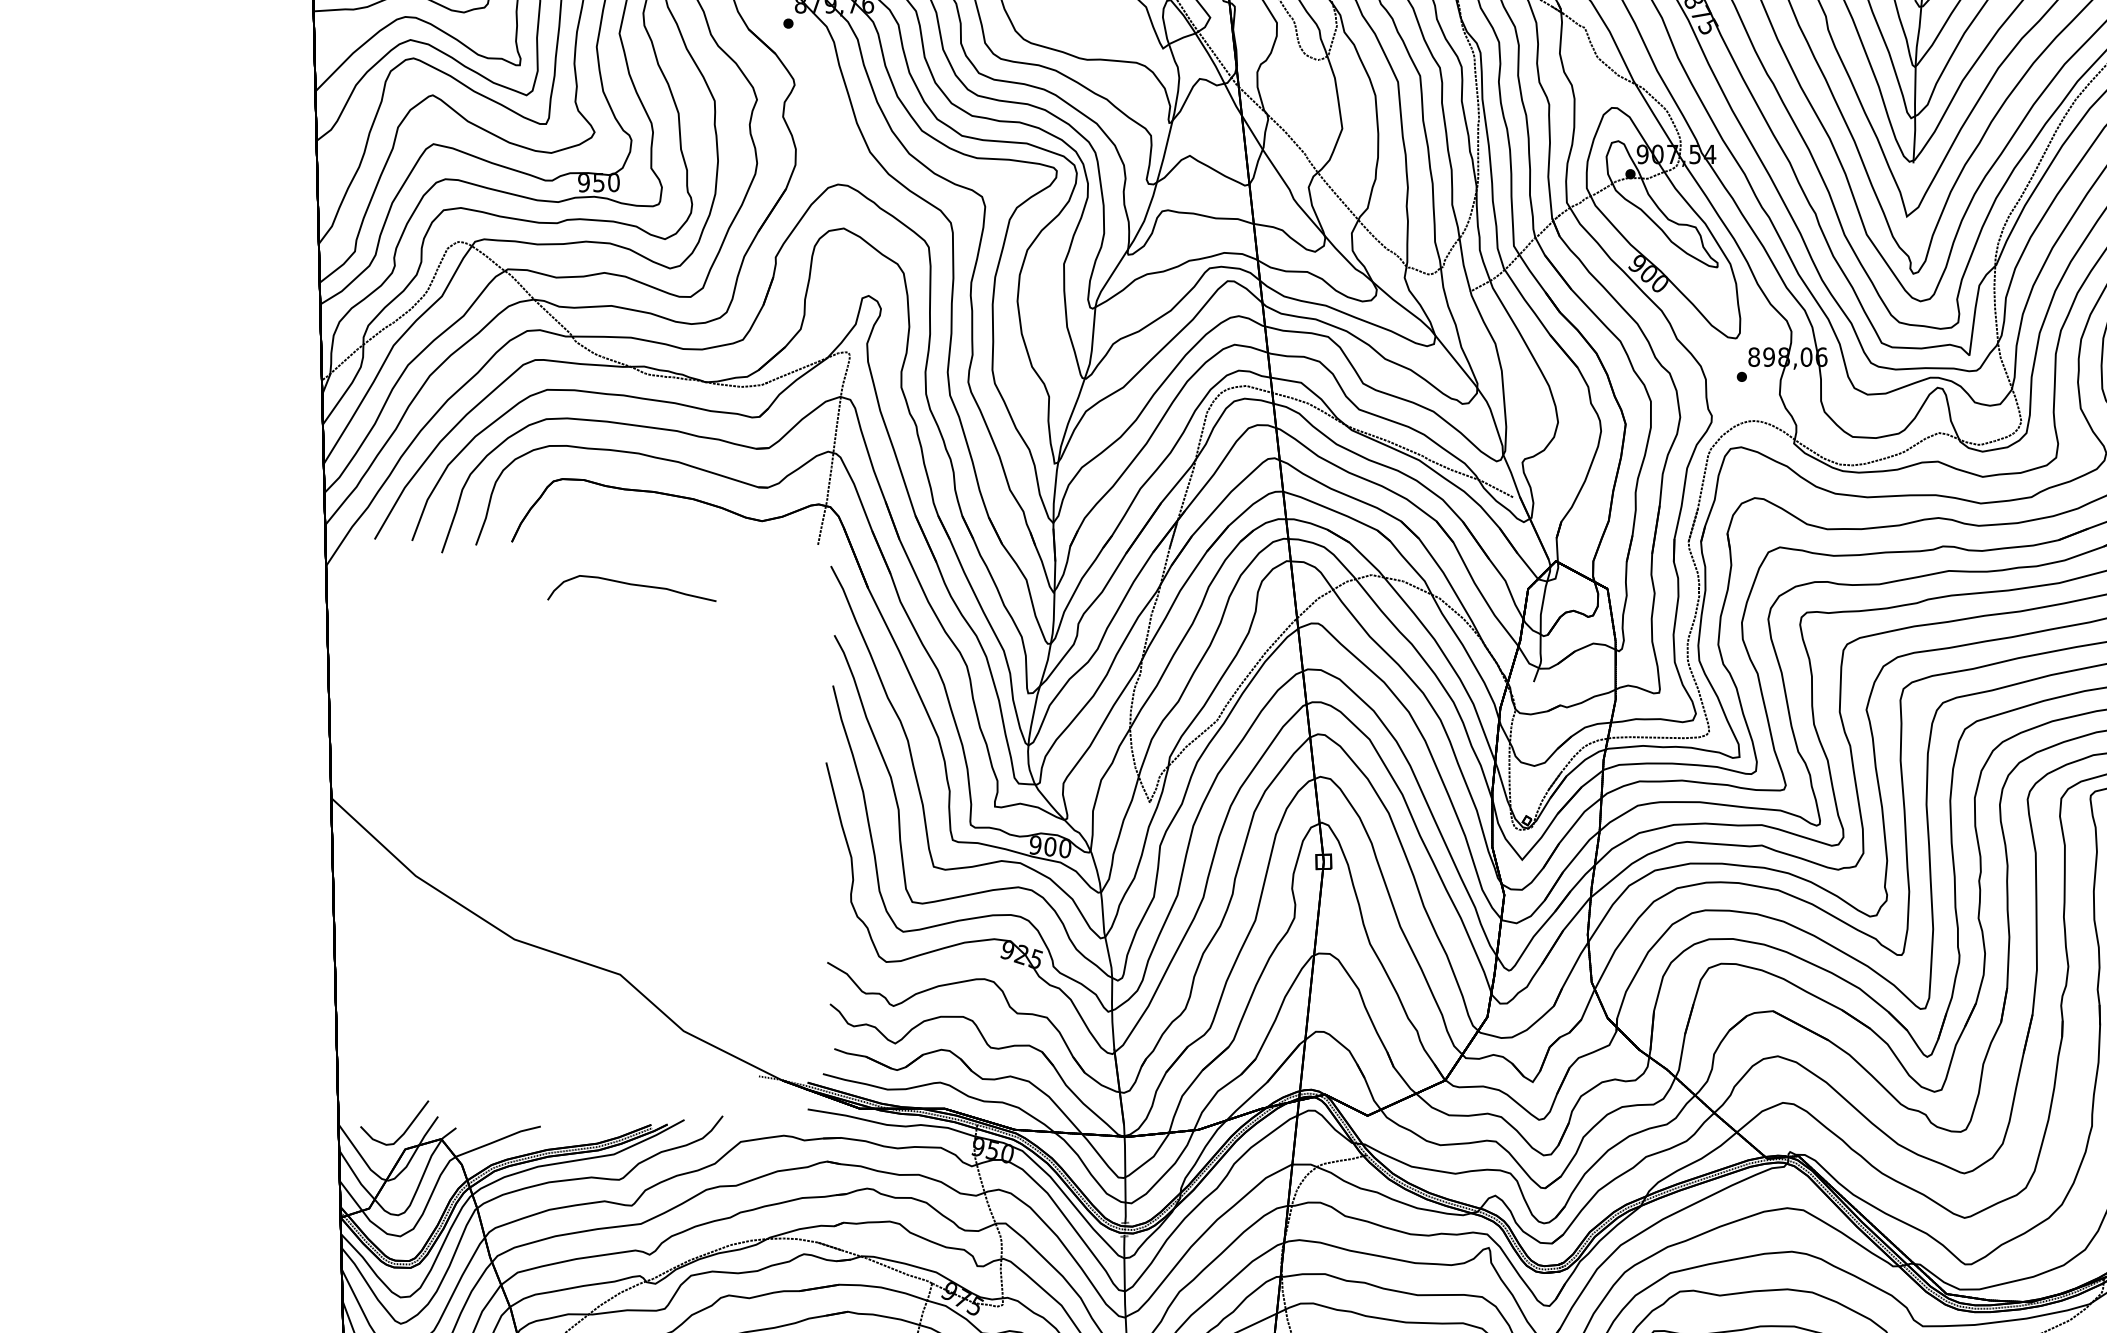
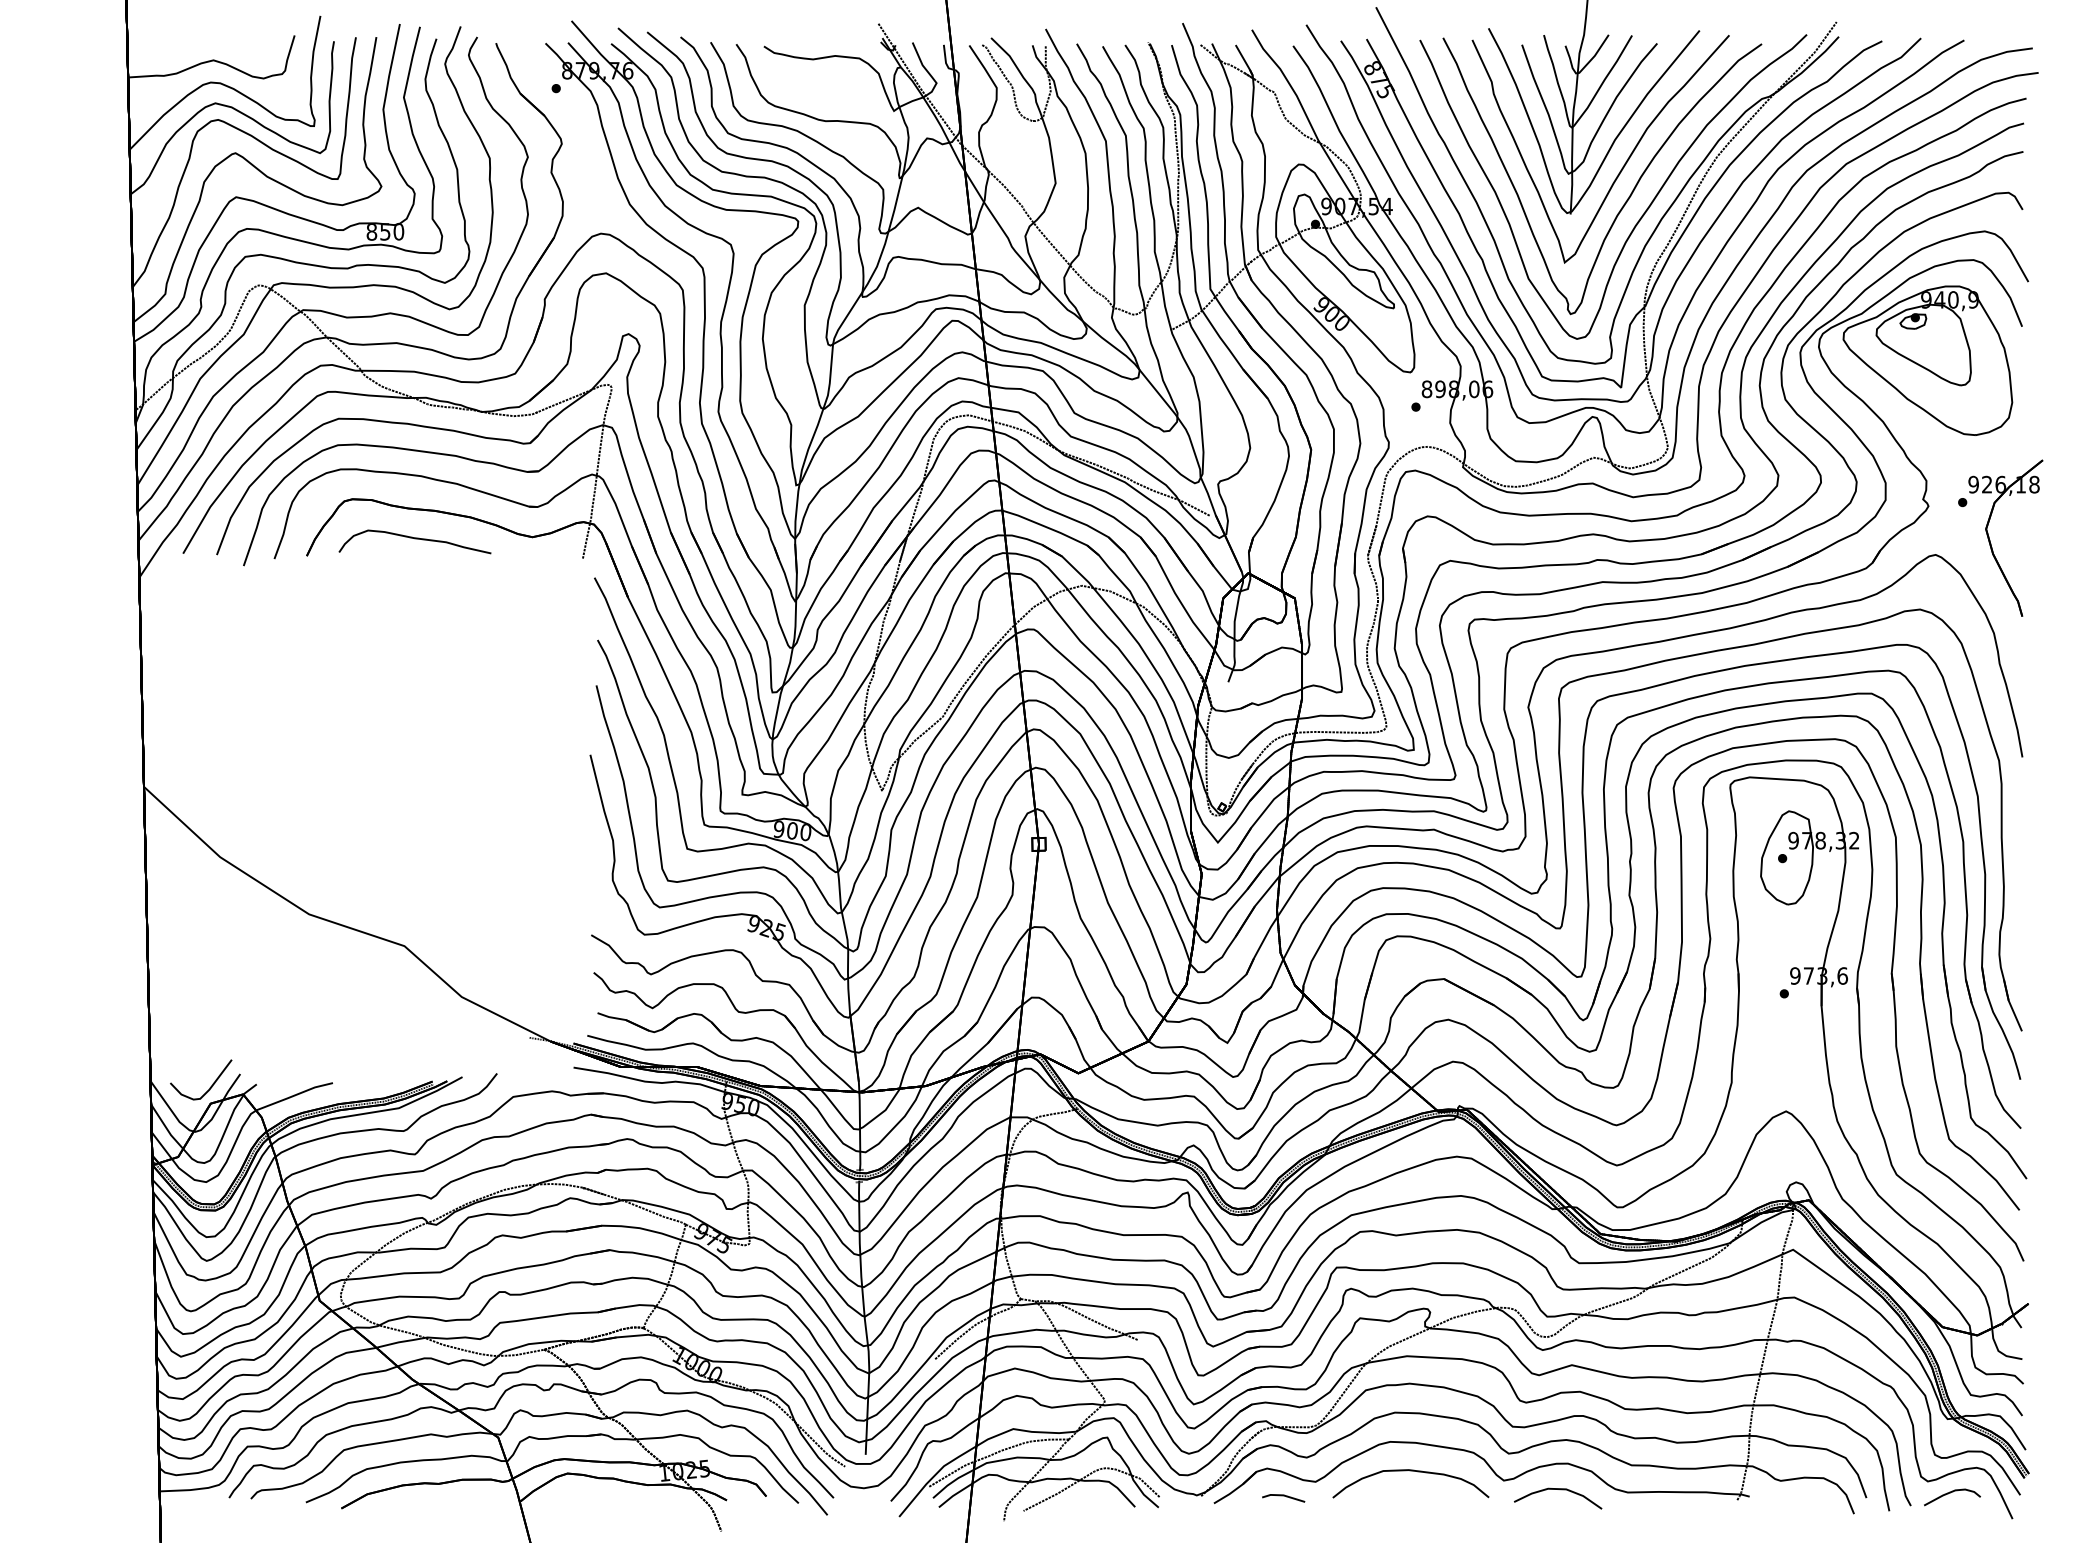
text: (583, 183) -> (371, 232), 950 -> 850
part: (631, 588) -> (414, 541), moved

